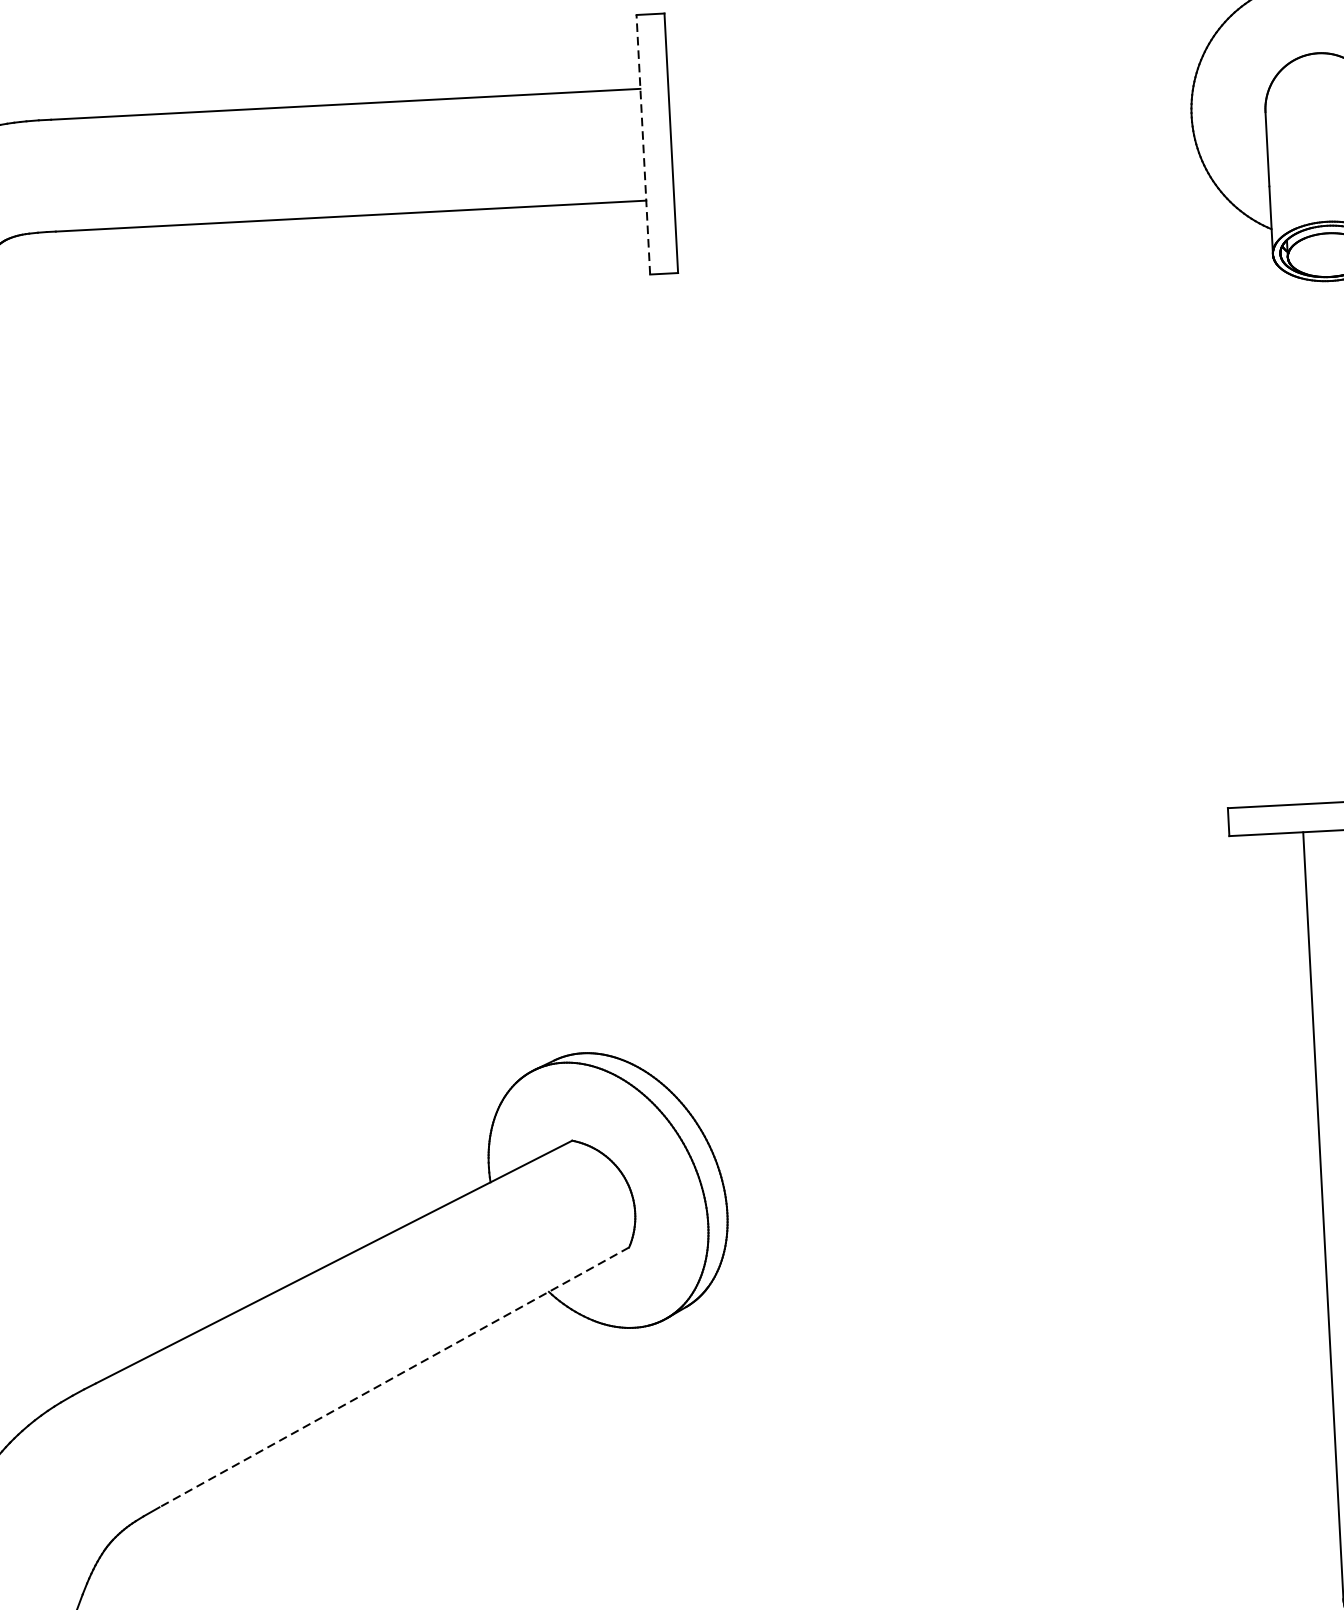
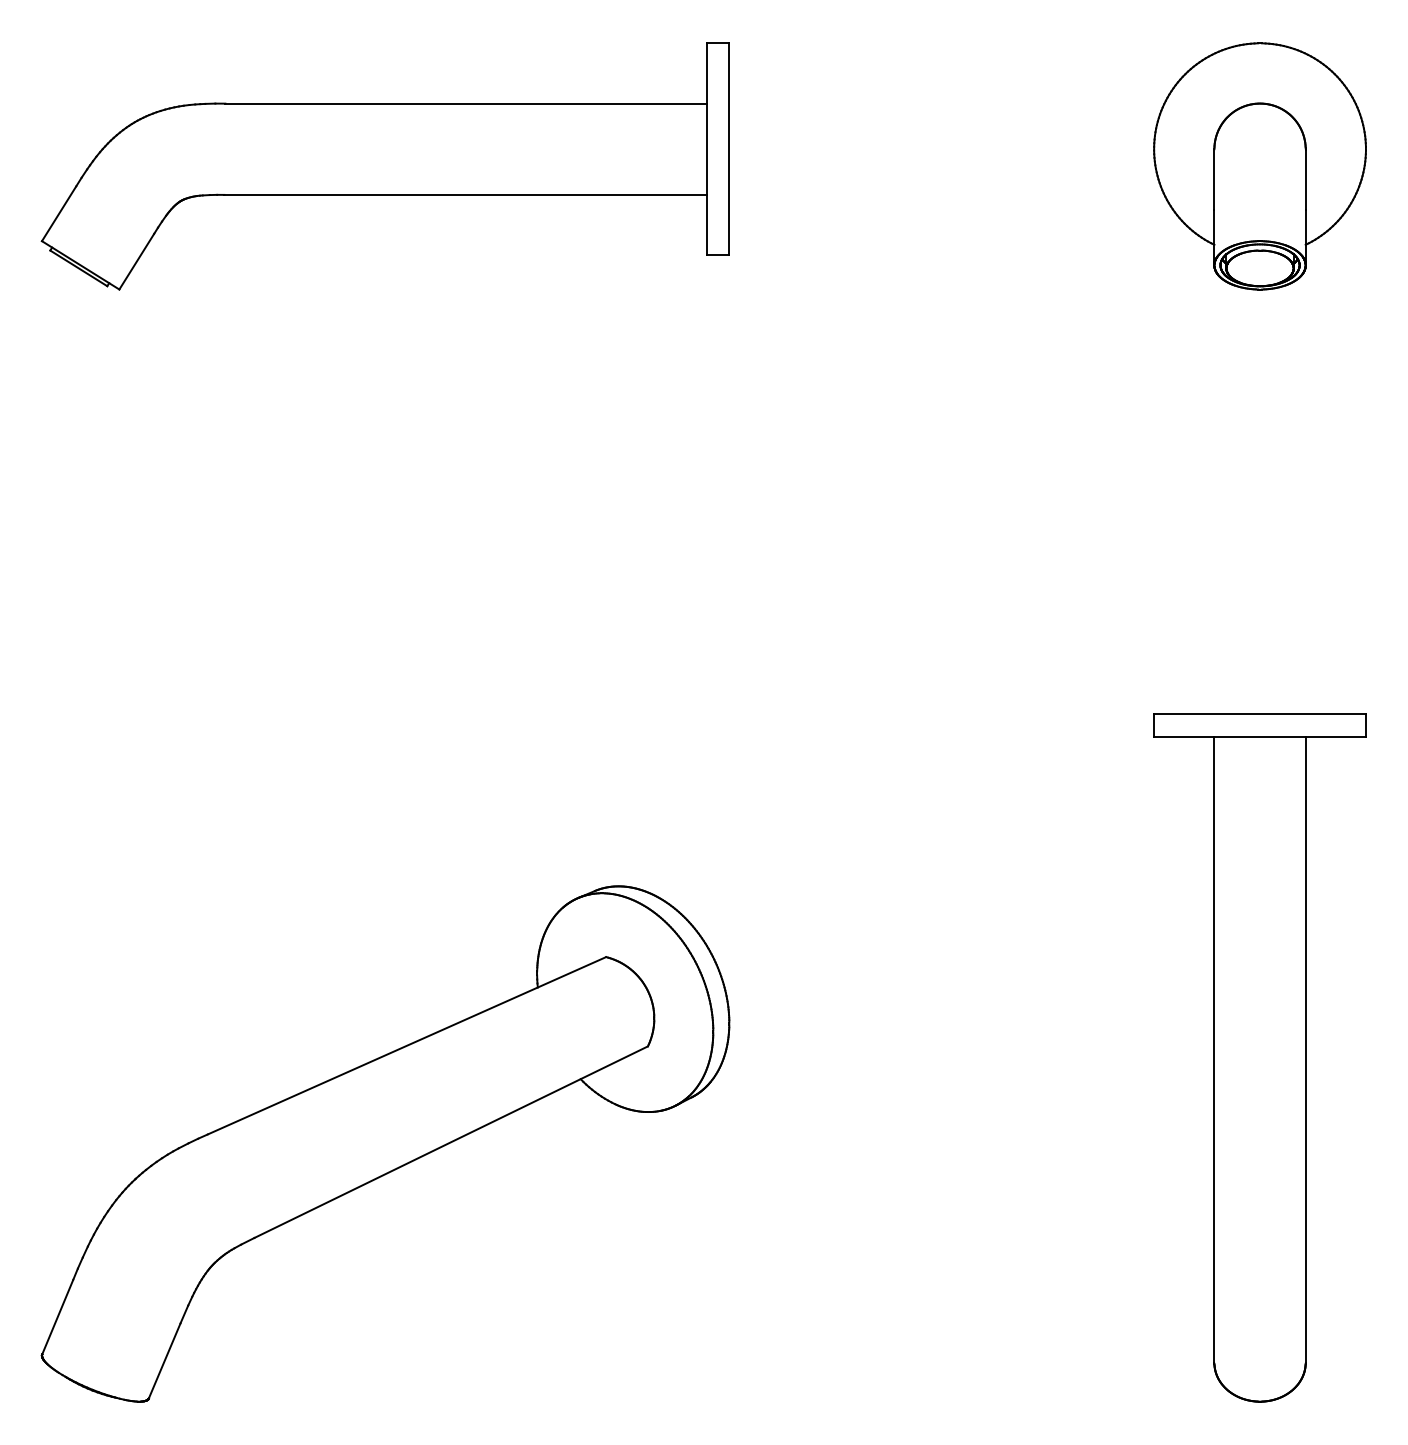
line: (643, 145) -> (706, 149), dashed -> solid
line: (394, 1377) -> (451, 1142), dashed -> solid

